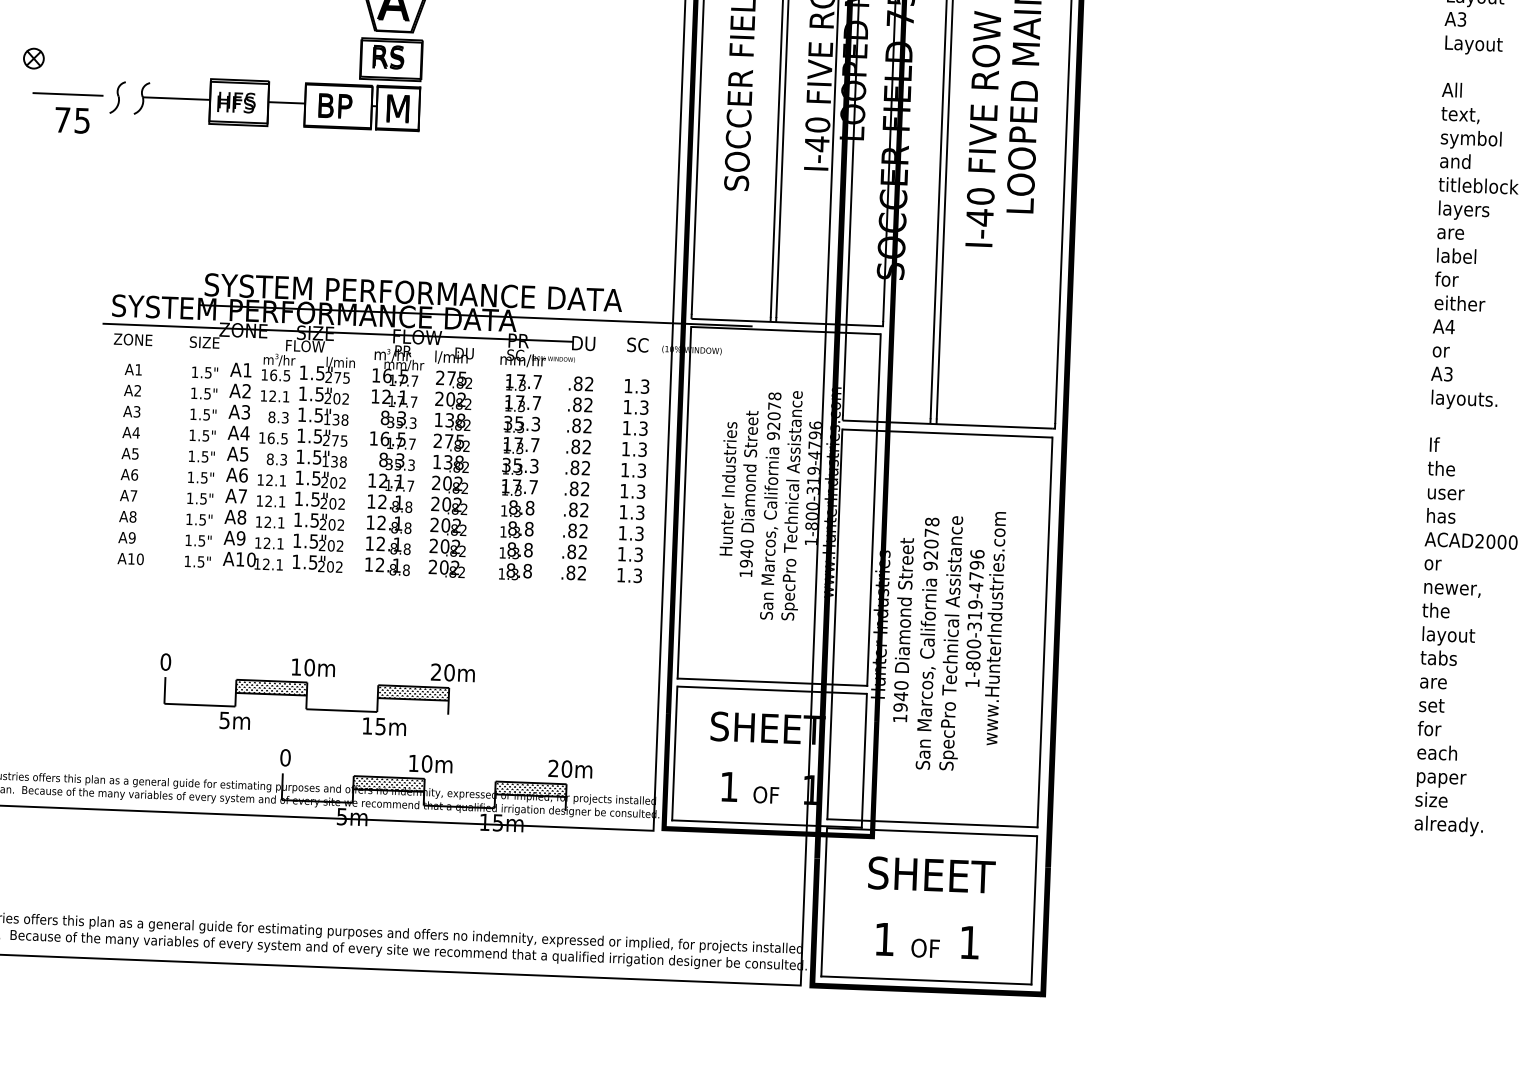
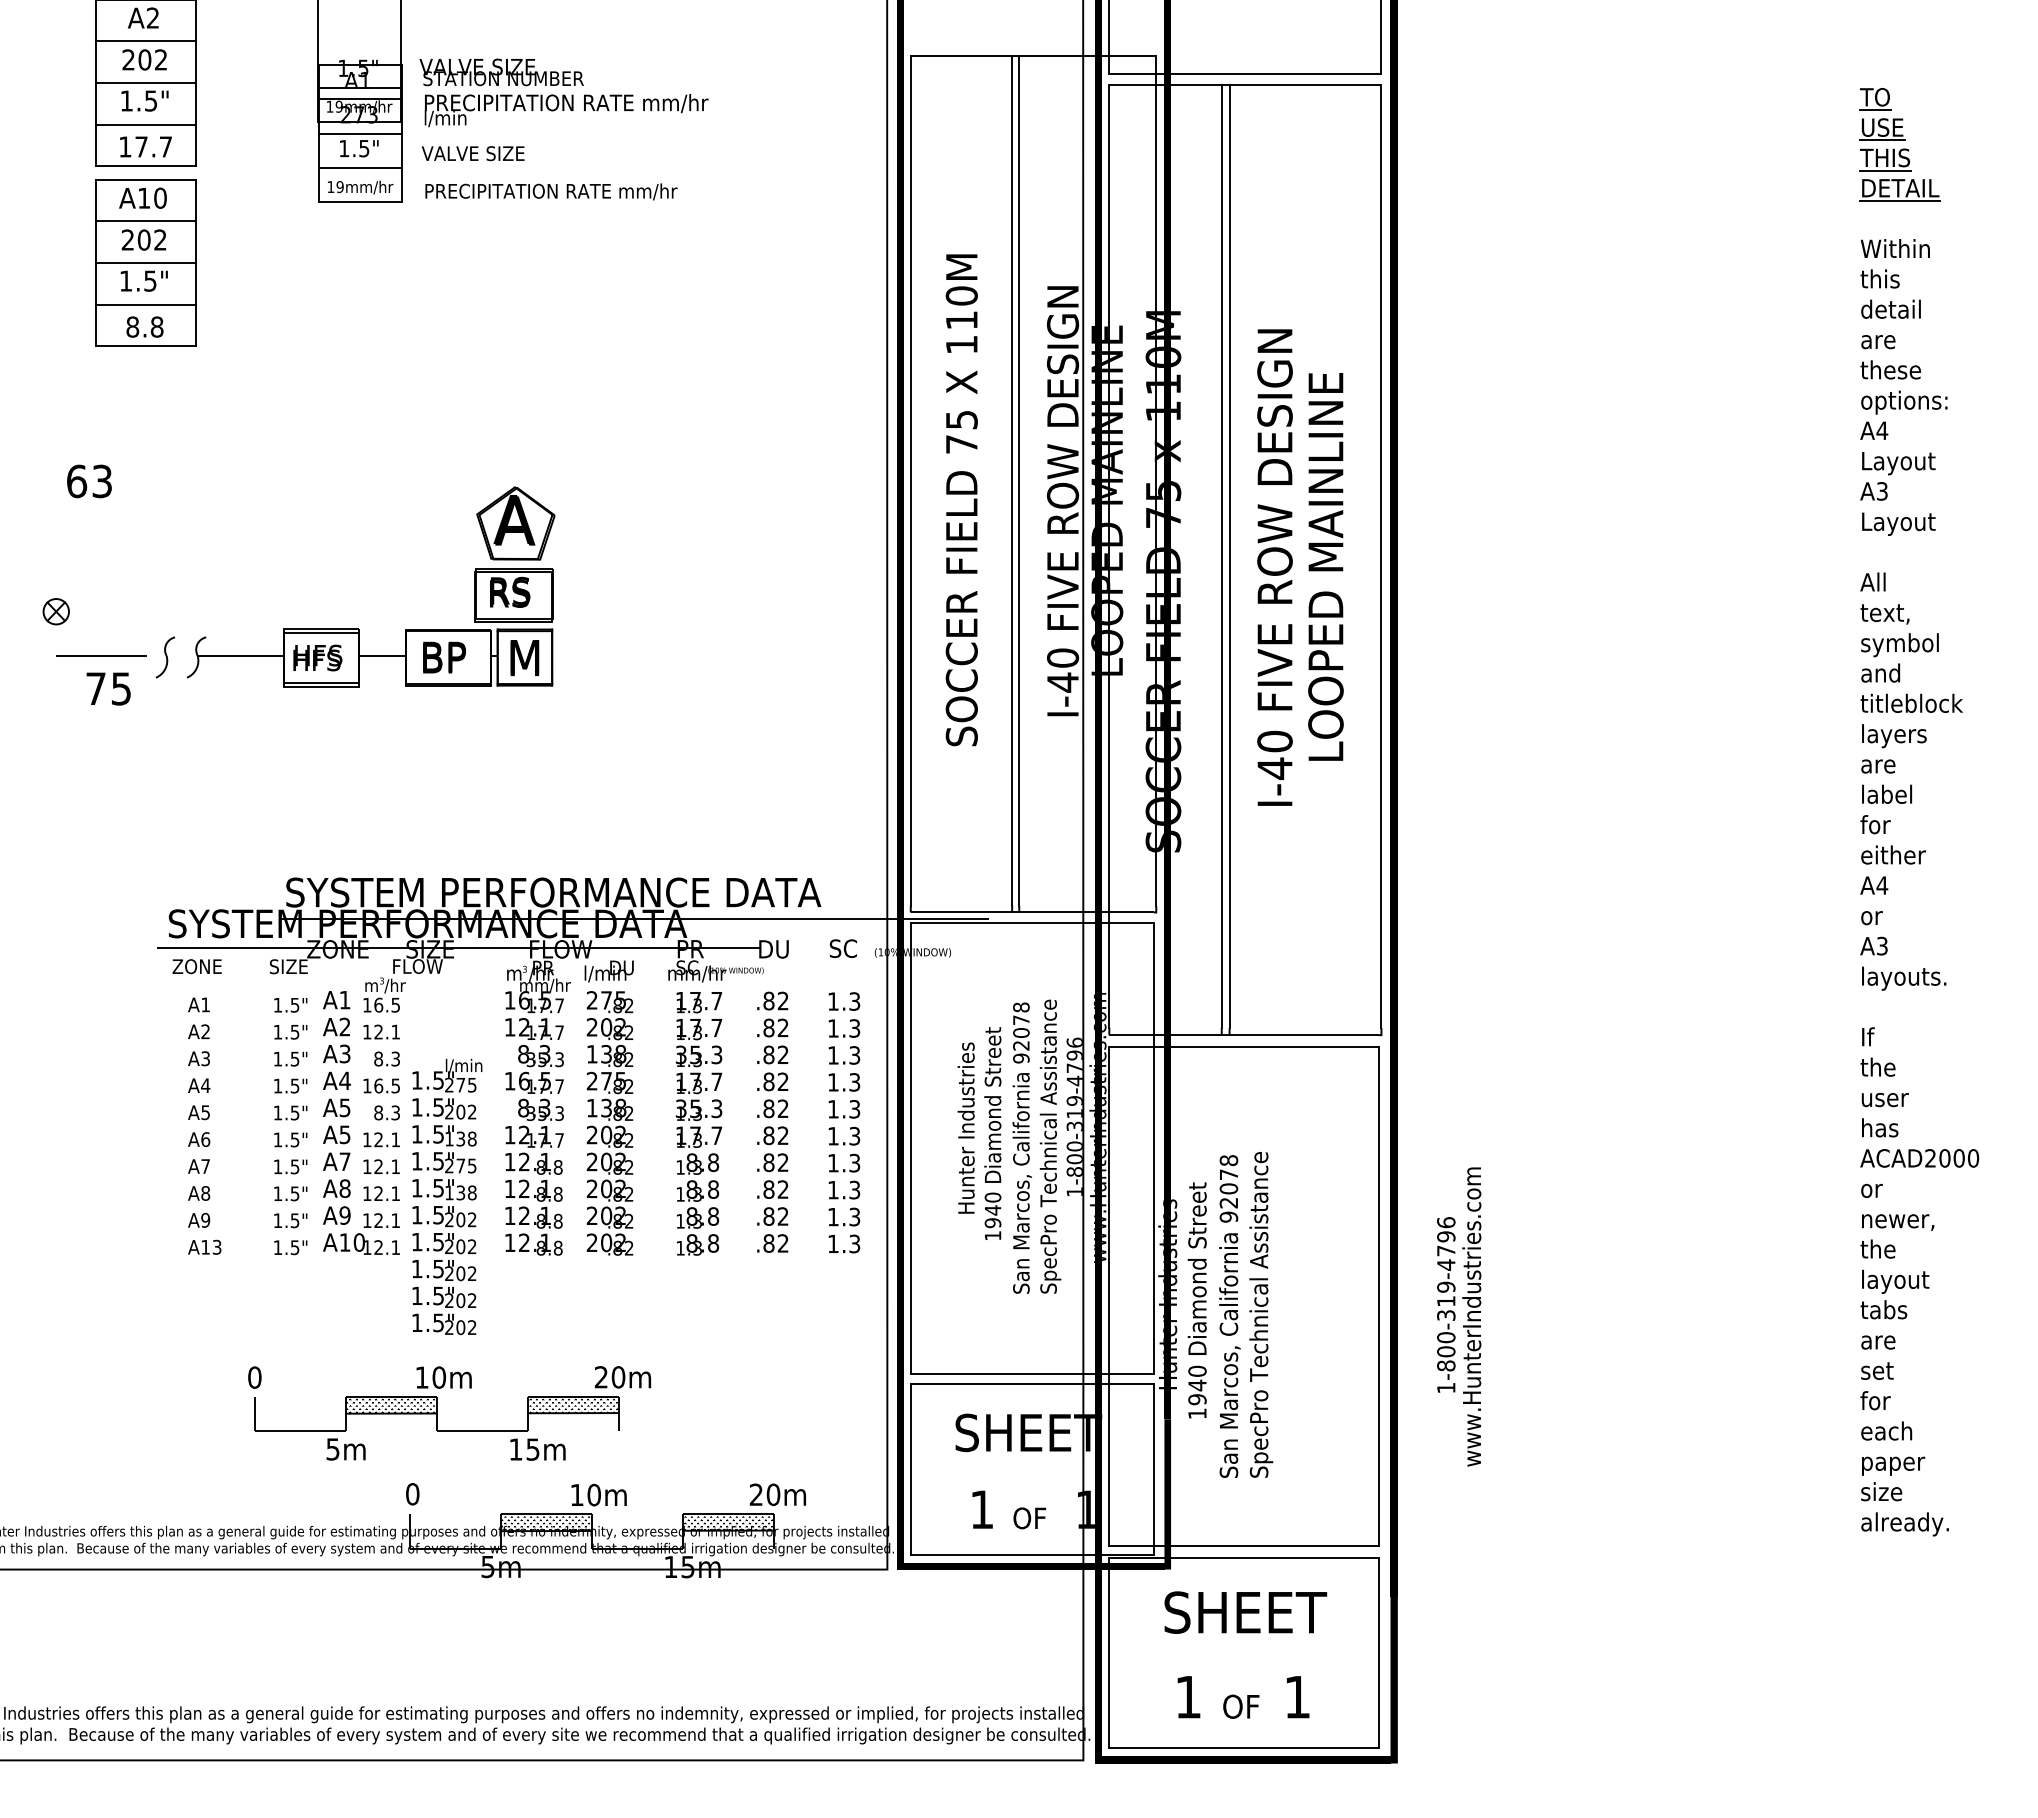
text: (323, 464) -> (447, 1196), moved
text: (243, 475) -> (344, 1134), A6 -> A5
text: (139, 558) -> (216, 1246), A10 -> A13
text: (984, 627) -> (1459, 1316), moved

